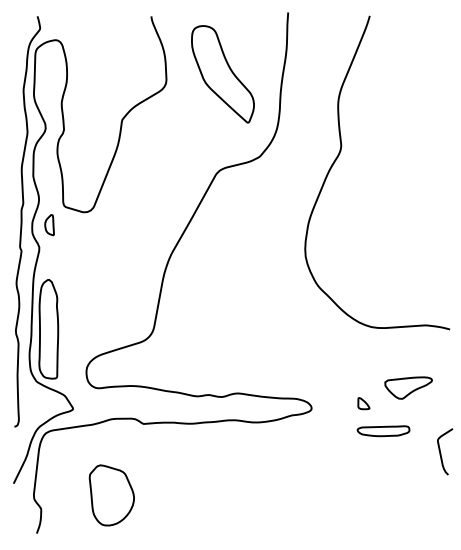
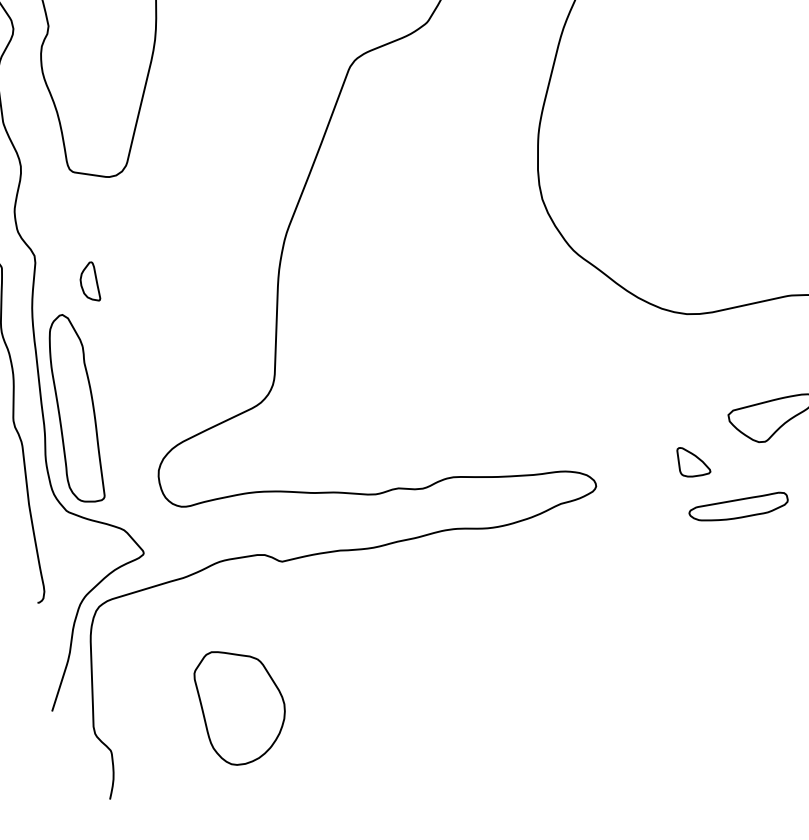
part: (49, 225) -> (89, 283), moved
part: (363, 403) -> (693, 461), size x1.4

